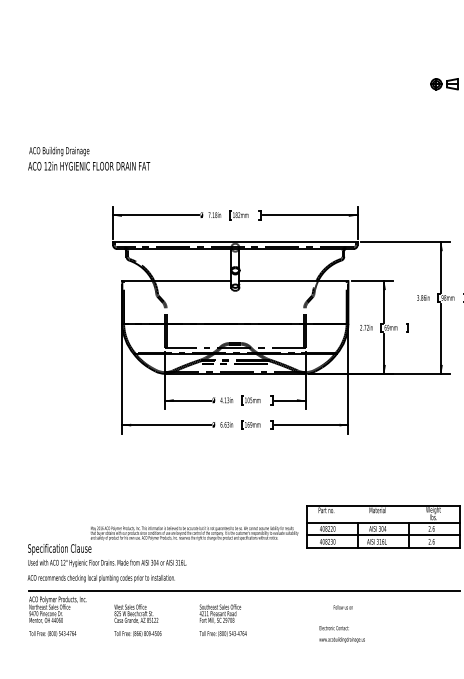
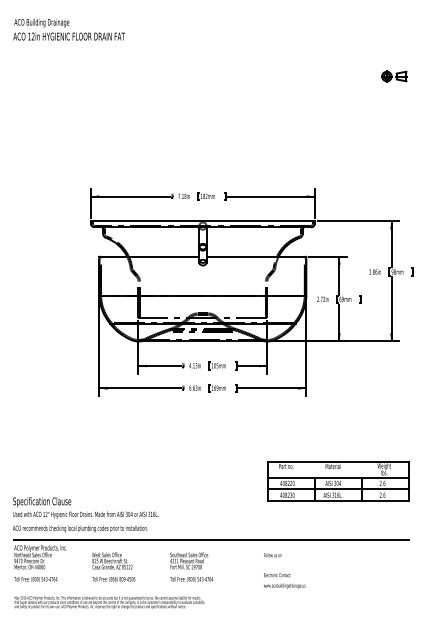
text: (88, 158) -> (68, 29), moved
text: (194, 533) -> (109, 602), moved
text: (343, 607) -> (272, 555), moved
text: (341, 633) -> (284, 580), moved

